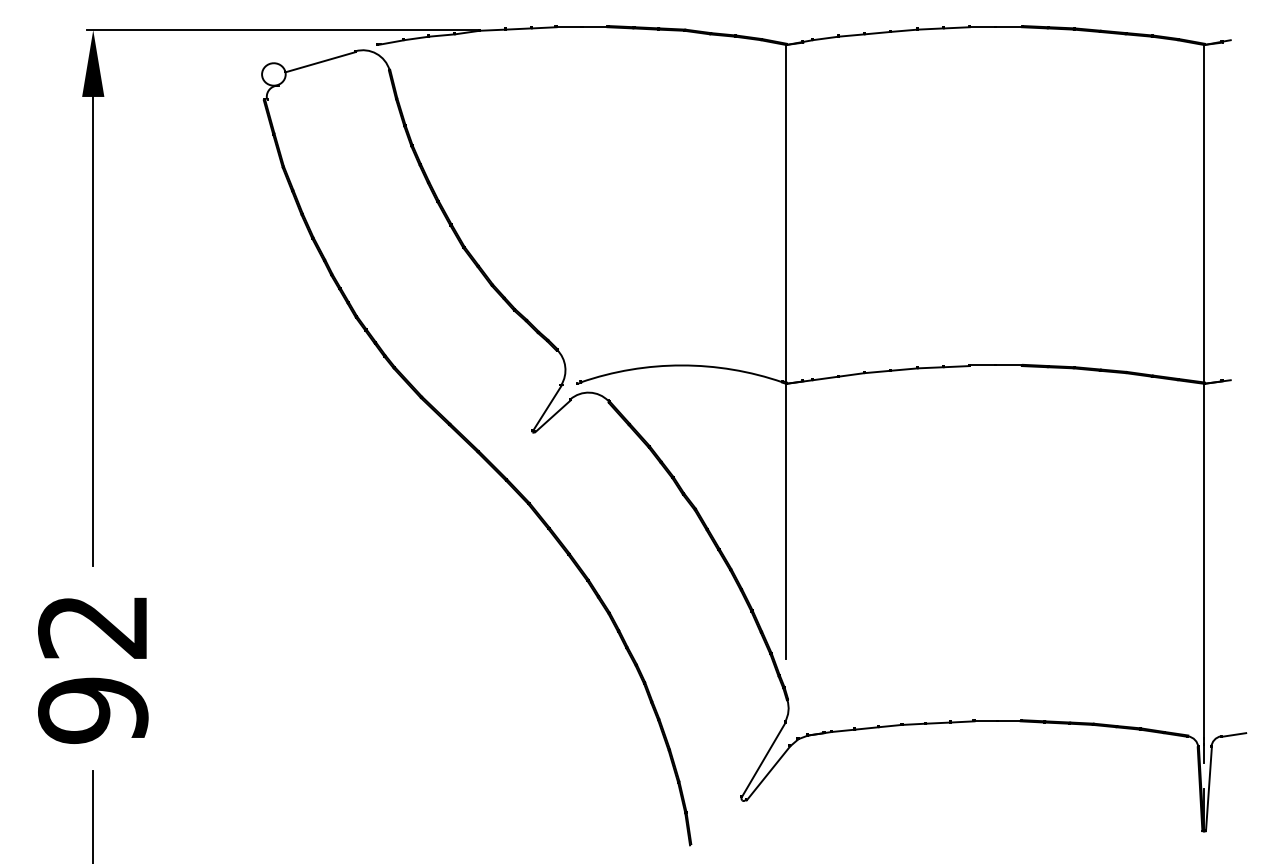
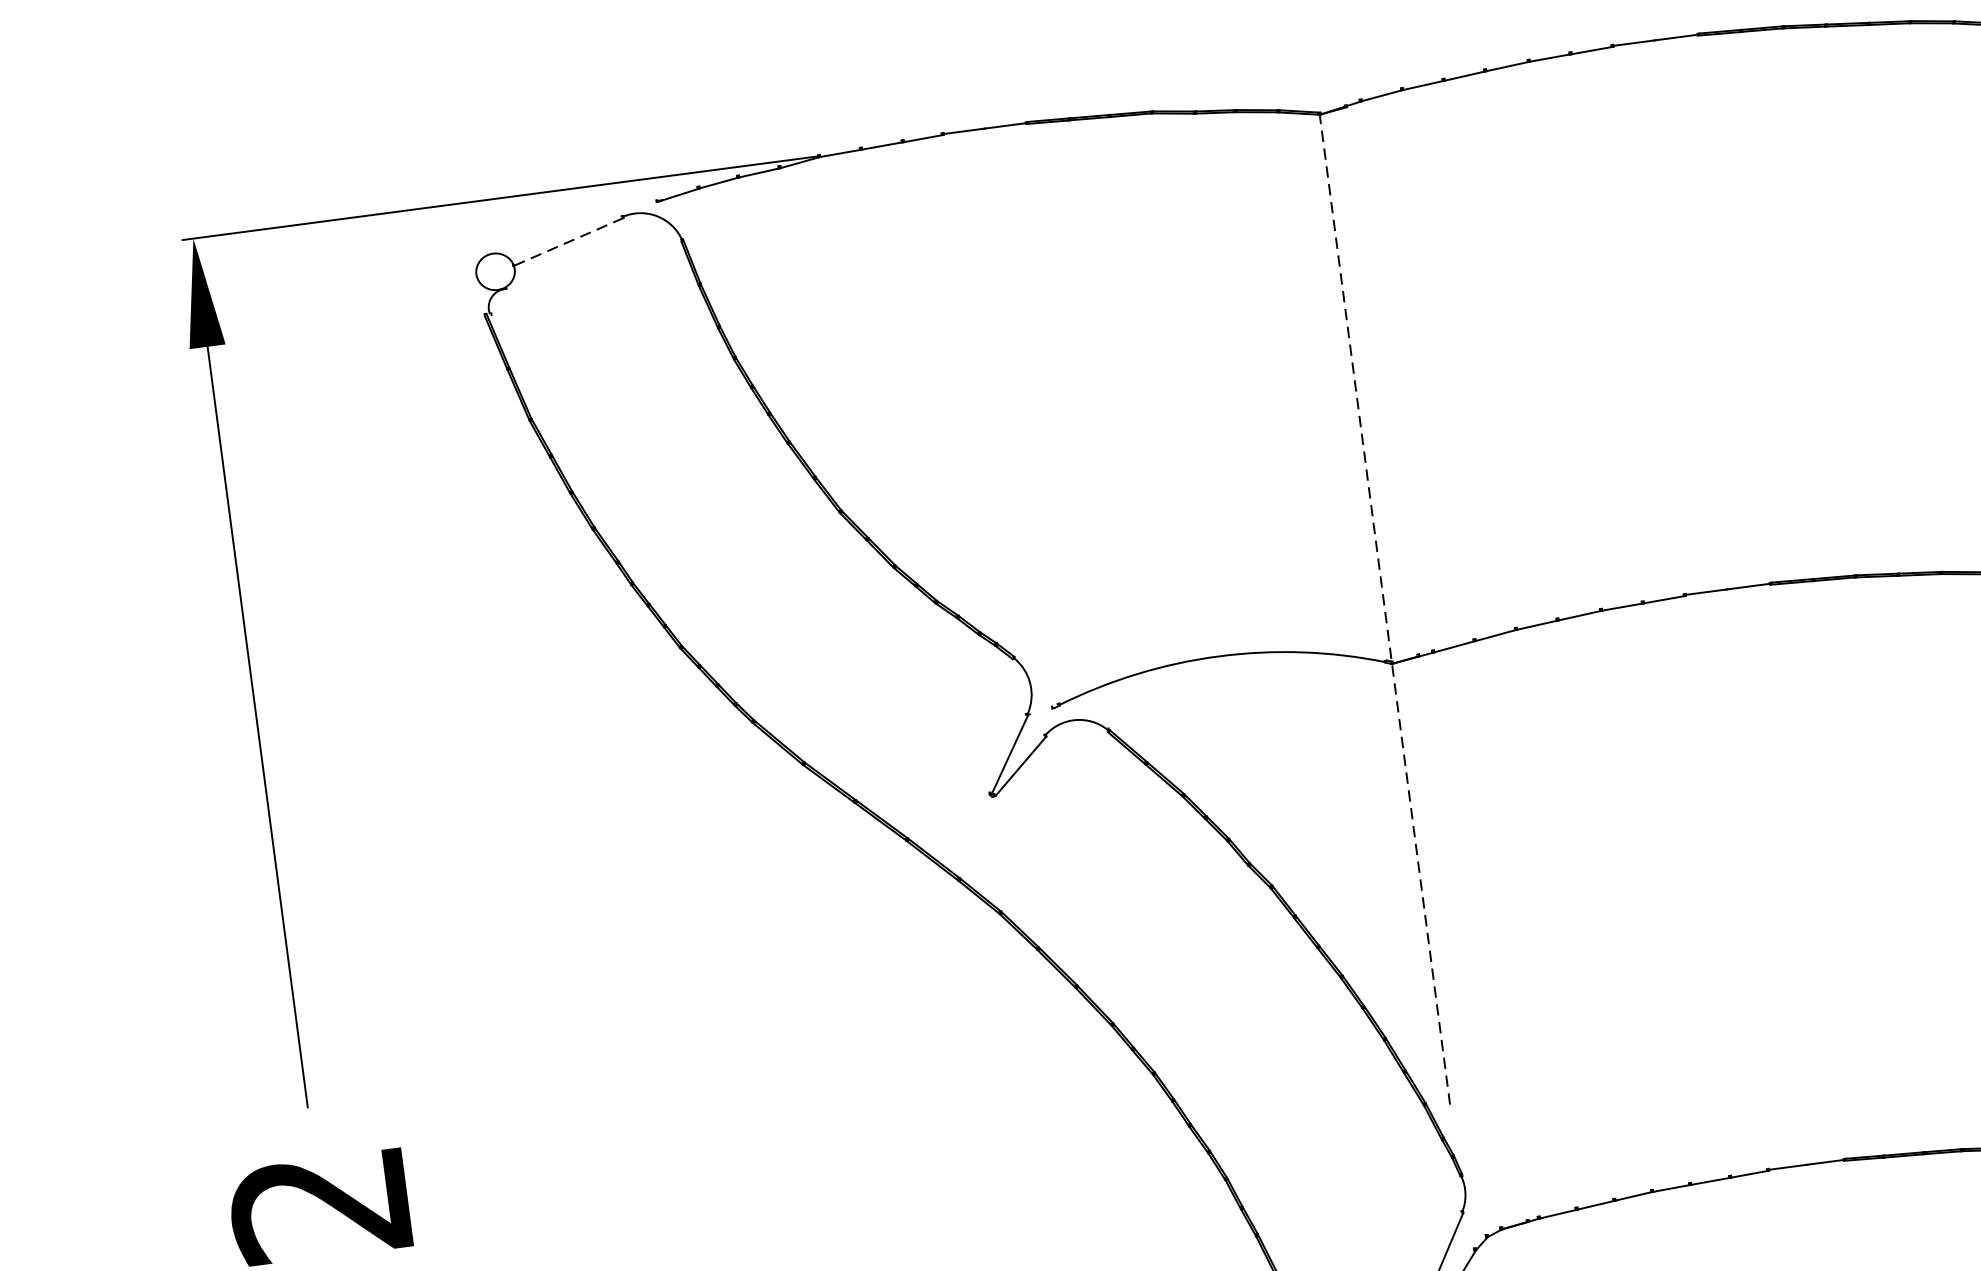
line: (320, 62) -> (568, 242), solid -> dashed
line: (786, 351) -> (1385, 611), solid -> dashed

